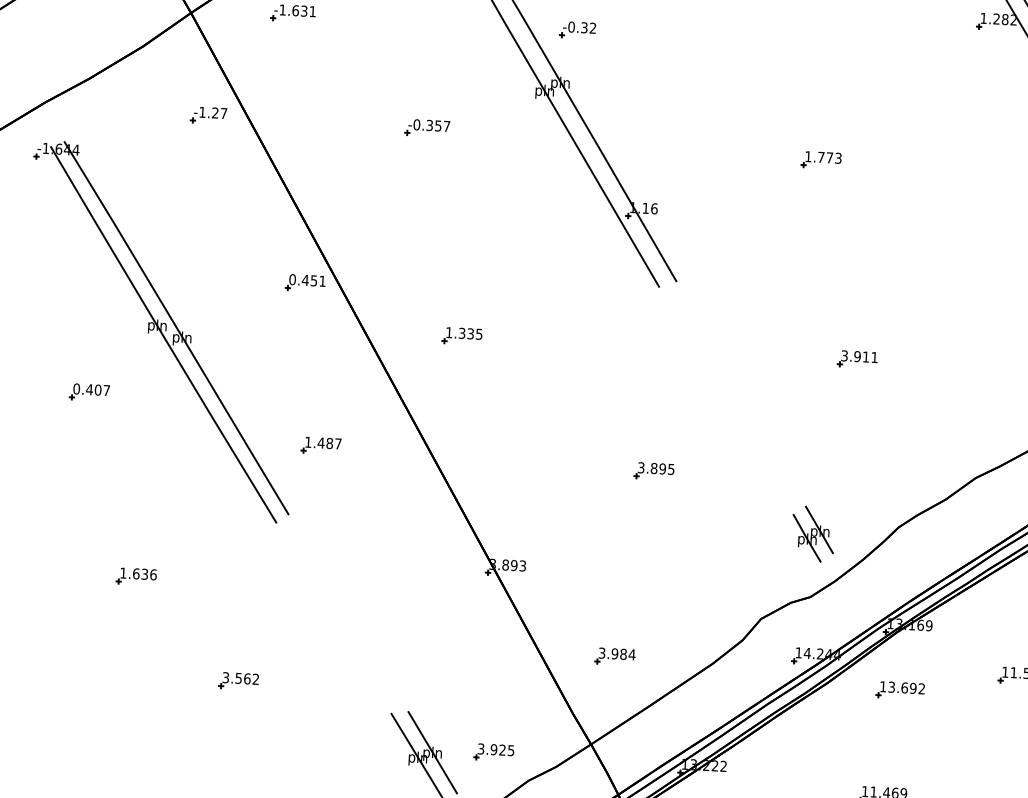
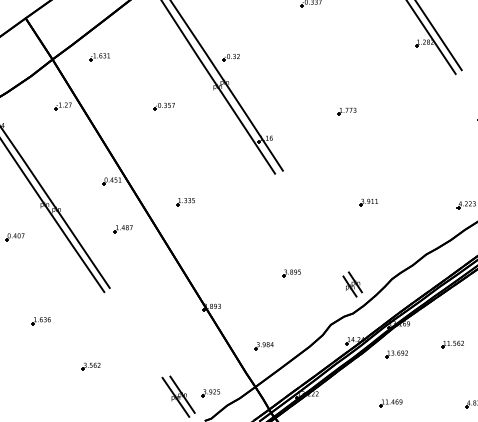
part: (319, 446) -> (122, 229), moved
part: (653, 471) -> (291, 273), moved

